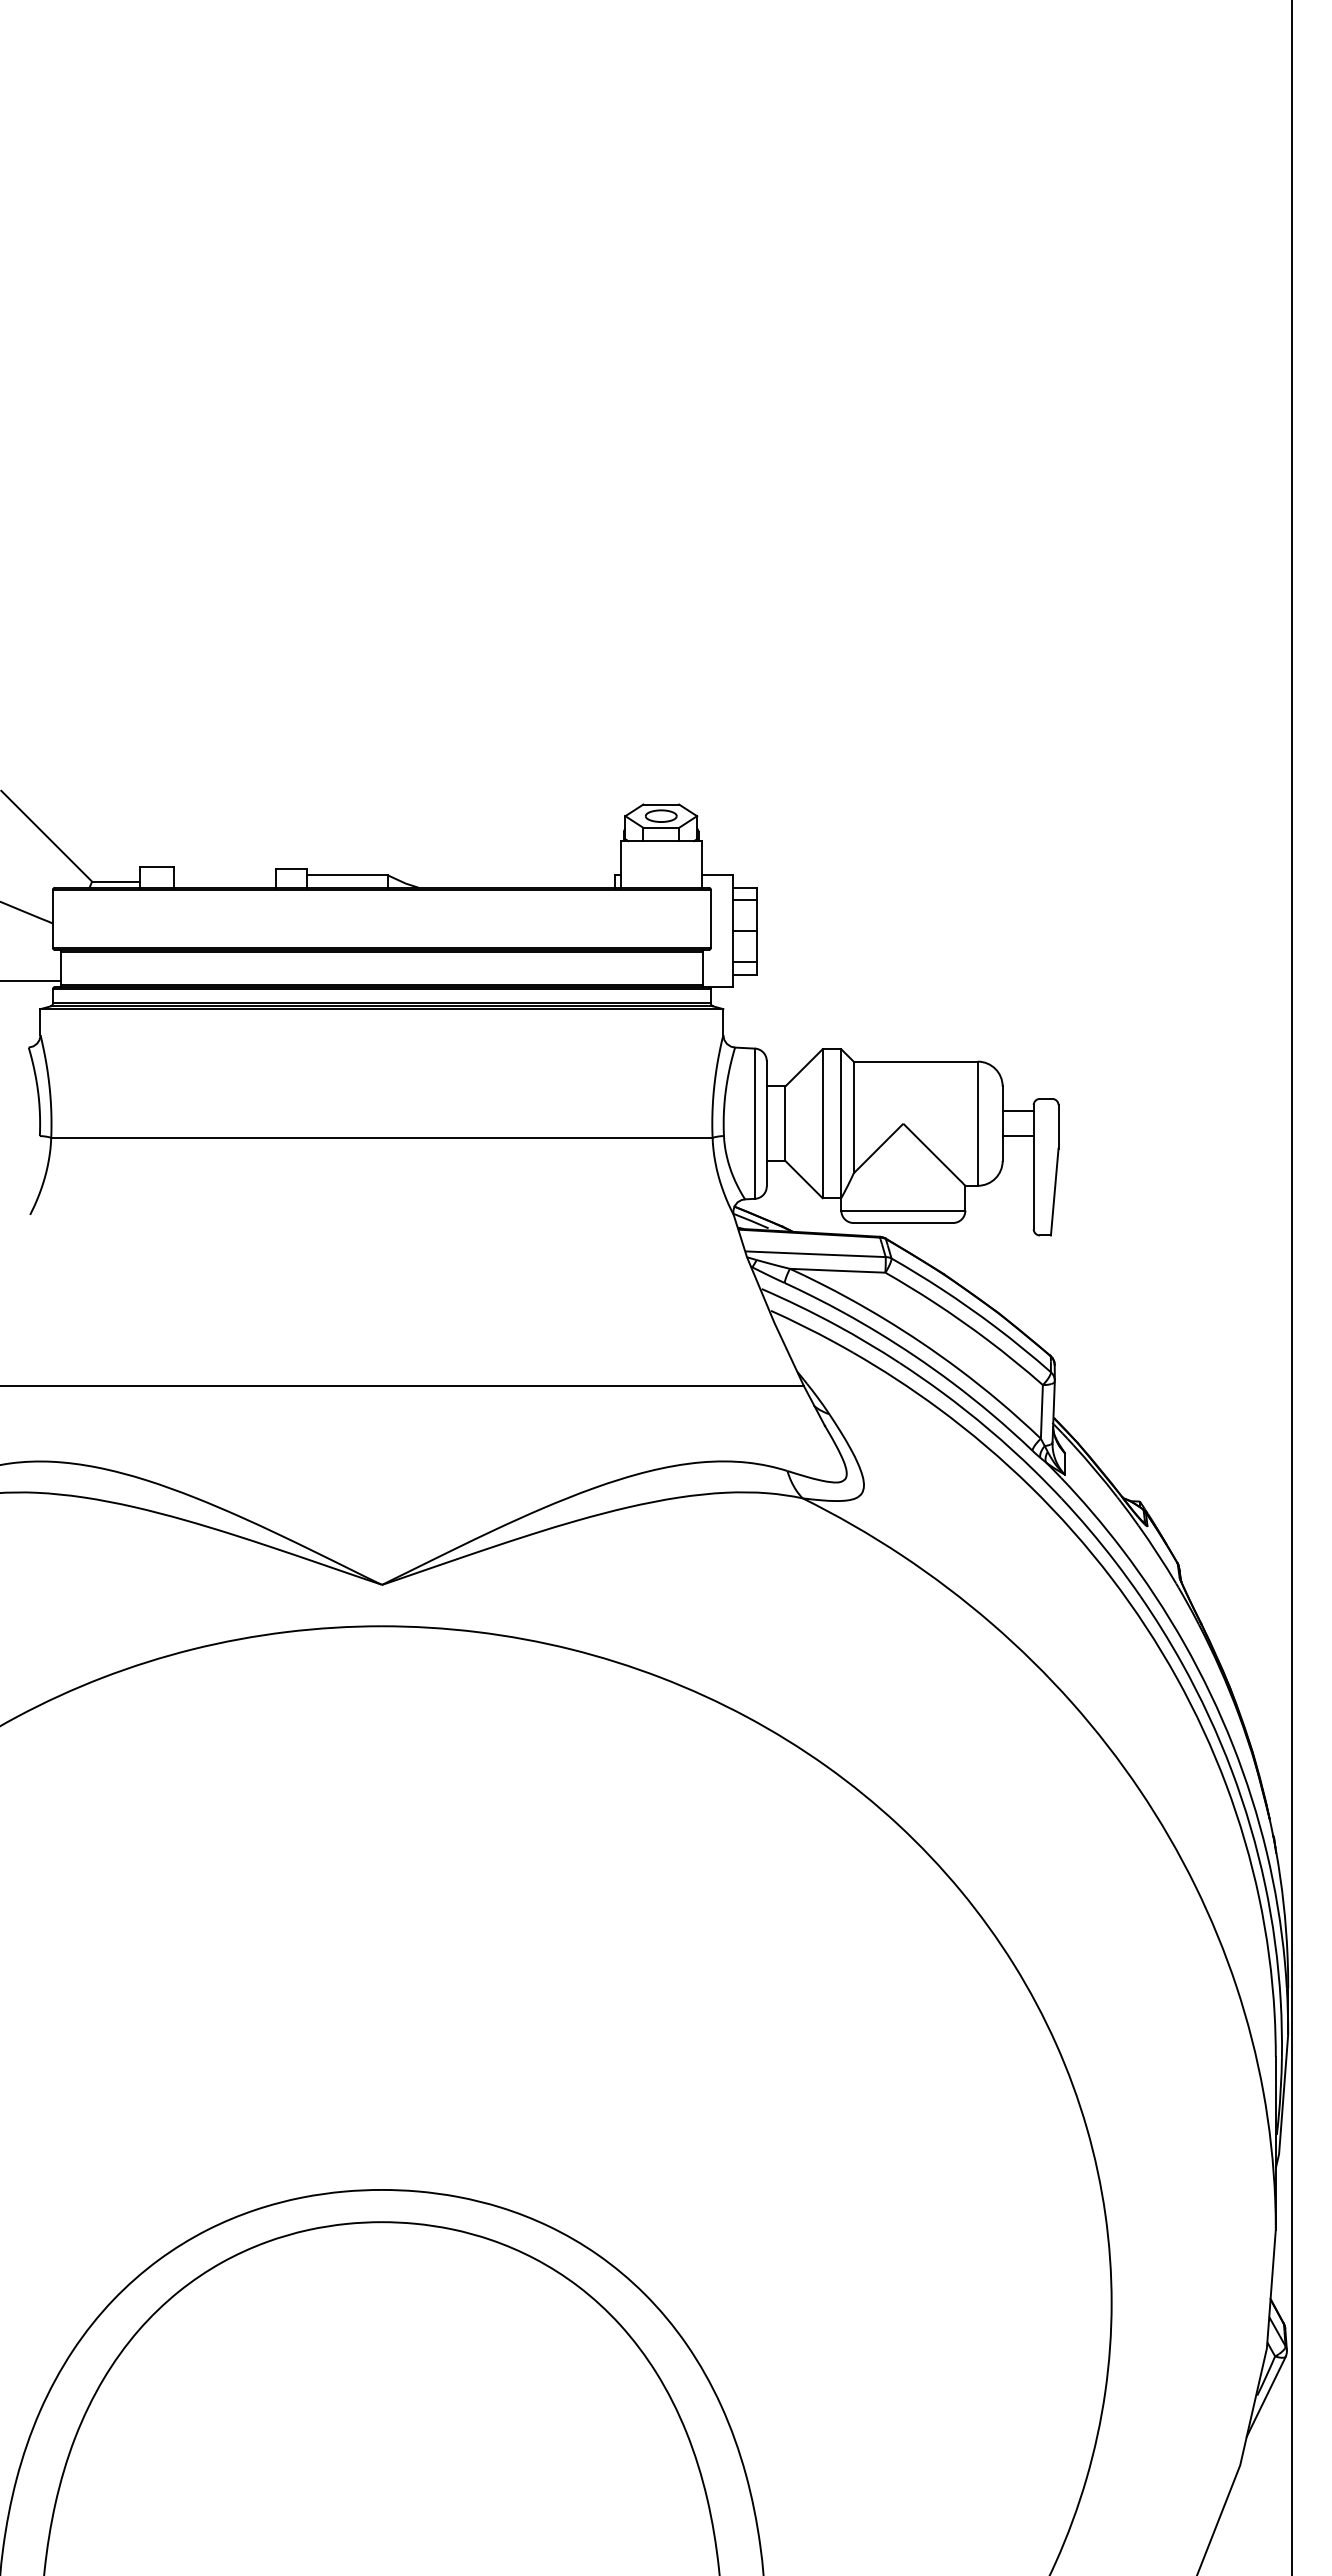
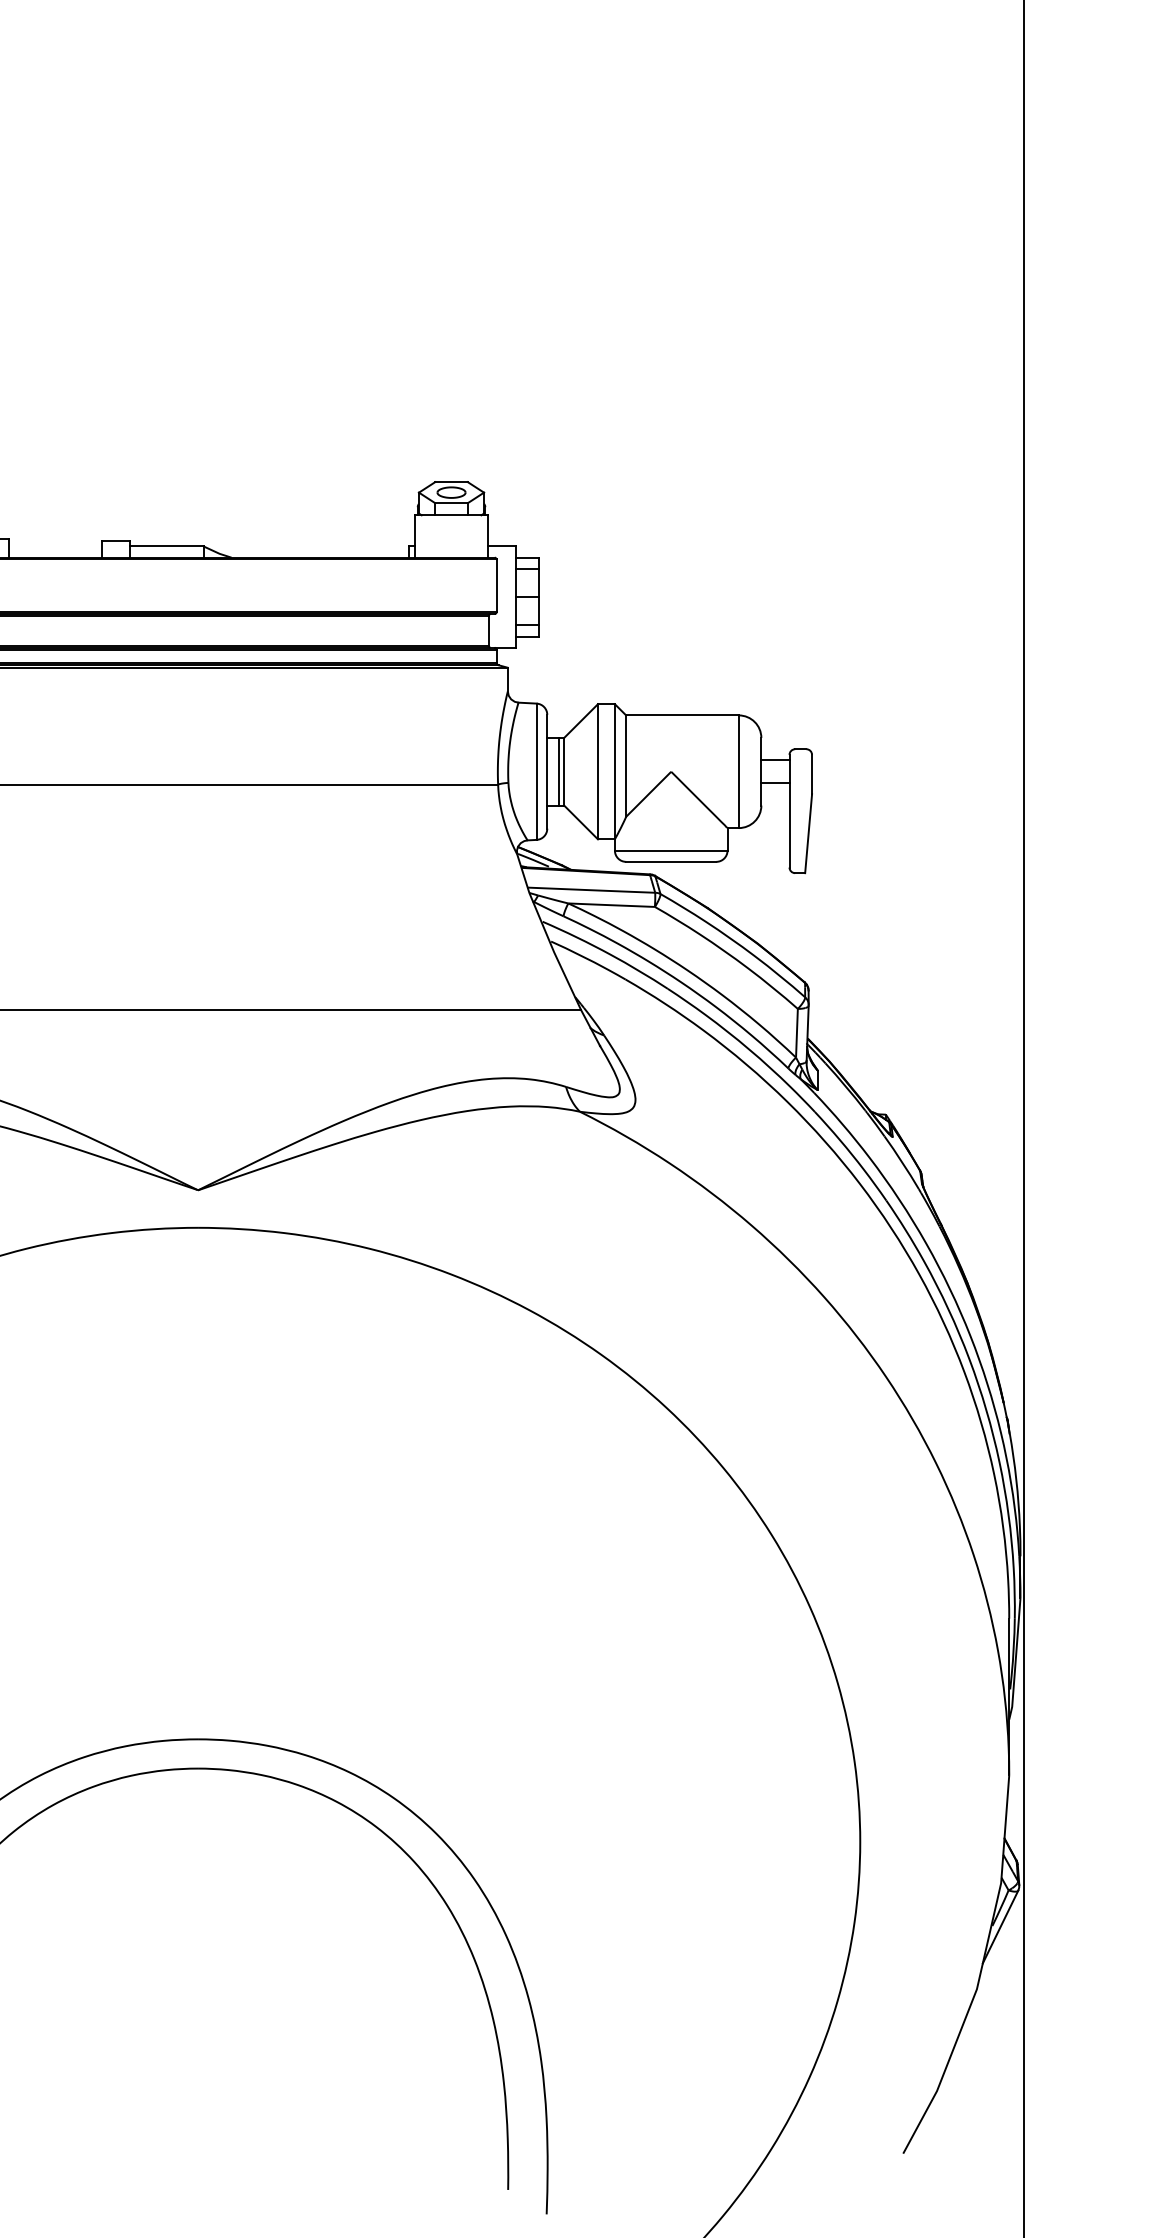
line: (779, 1123) -> (558, 771), added

